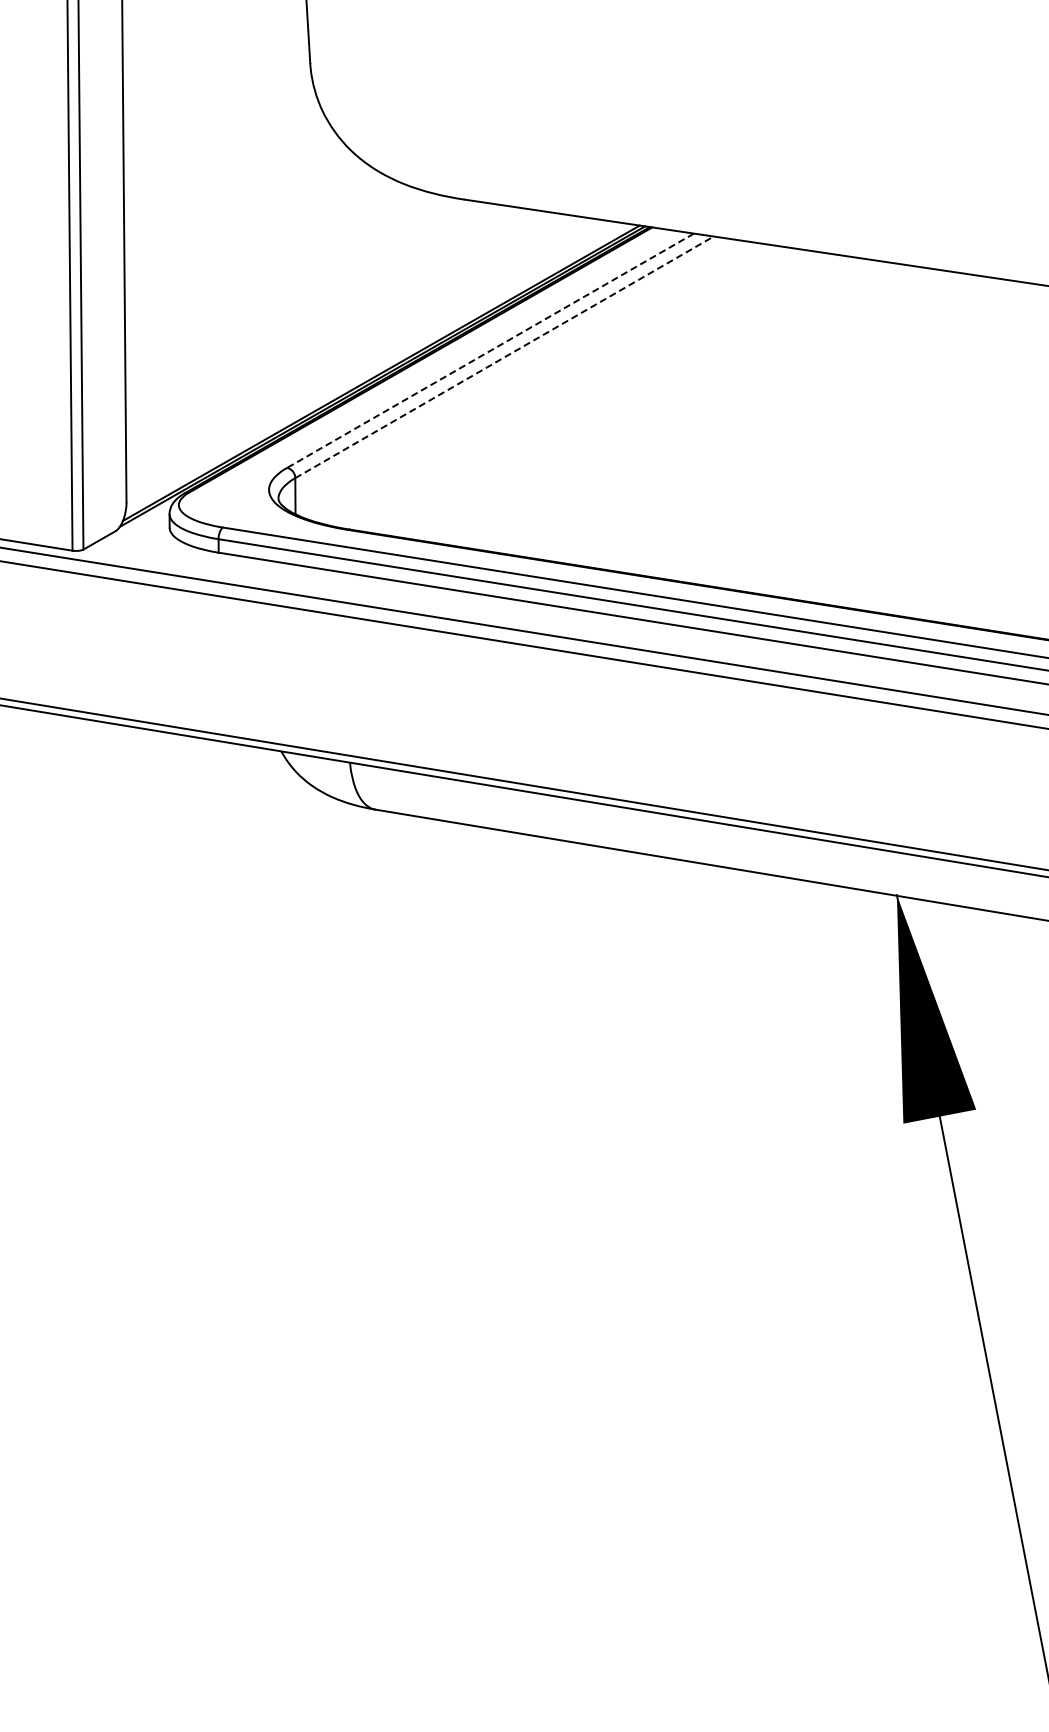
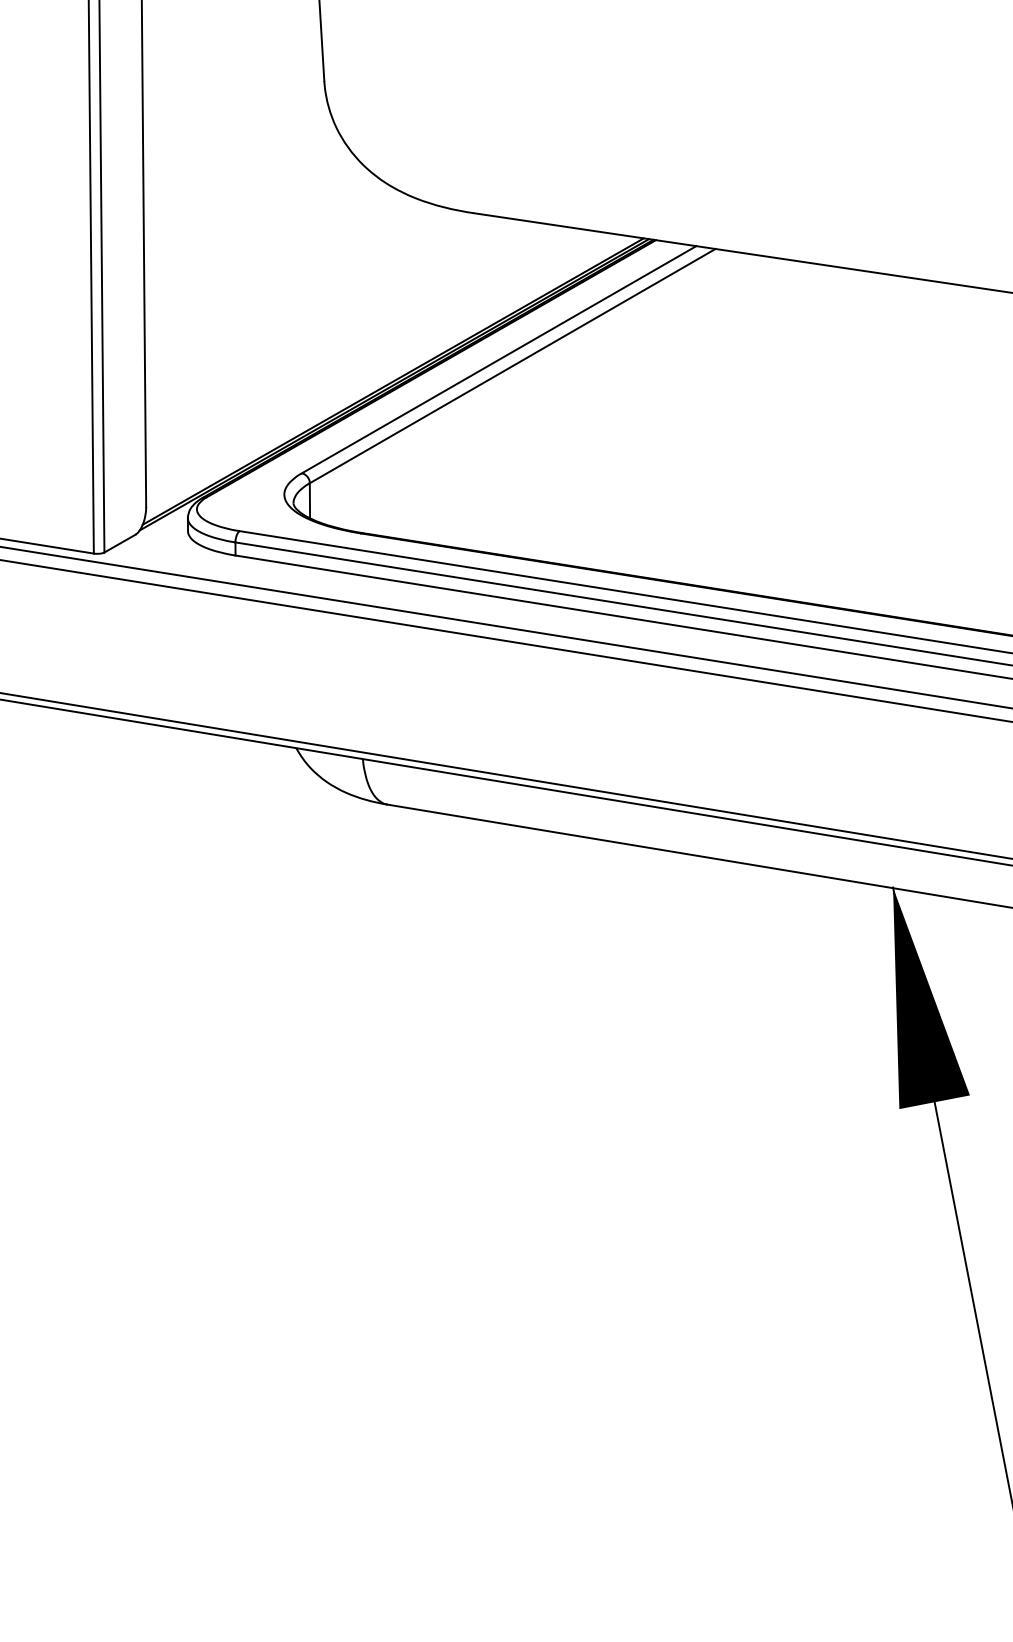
line: (490, 350) -> (499, 359), dashed -> solid
line: (504, 357) -> (512, 366), dashed -> solid

